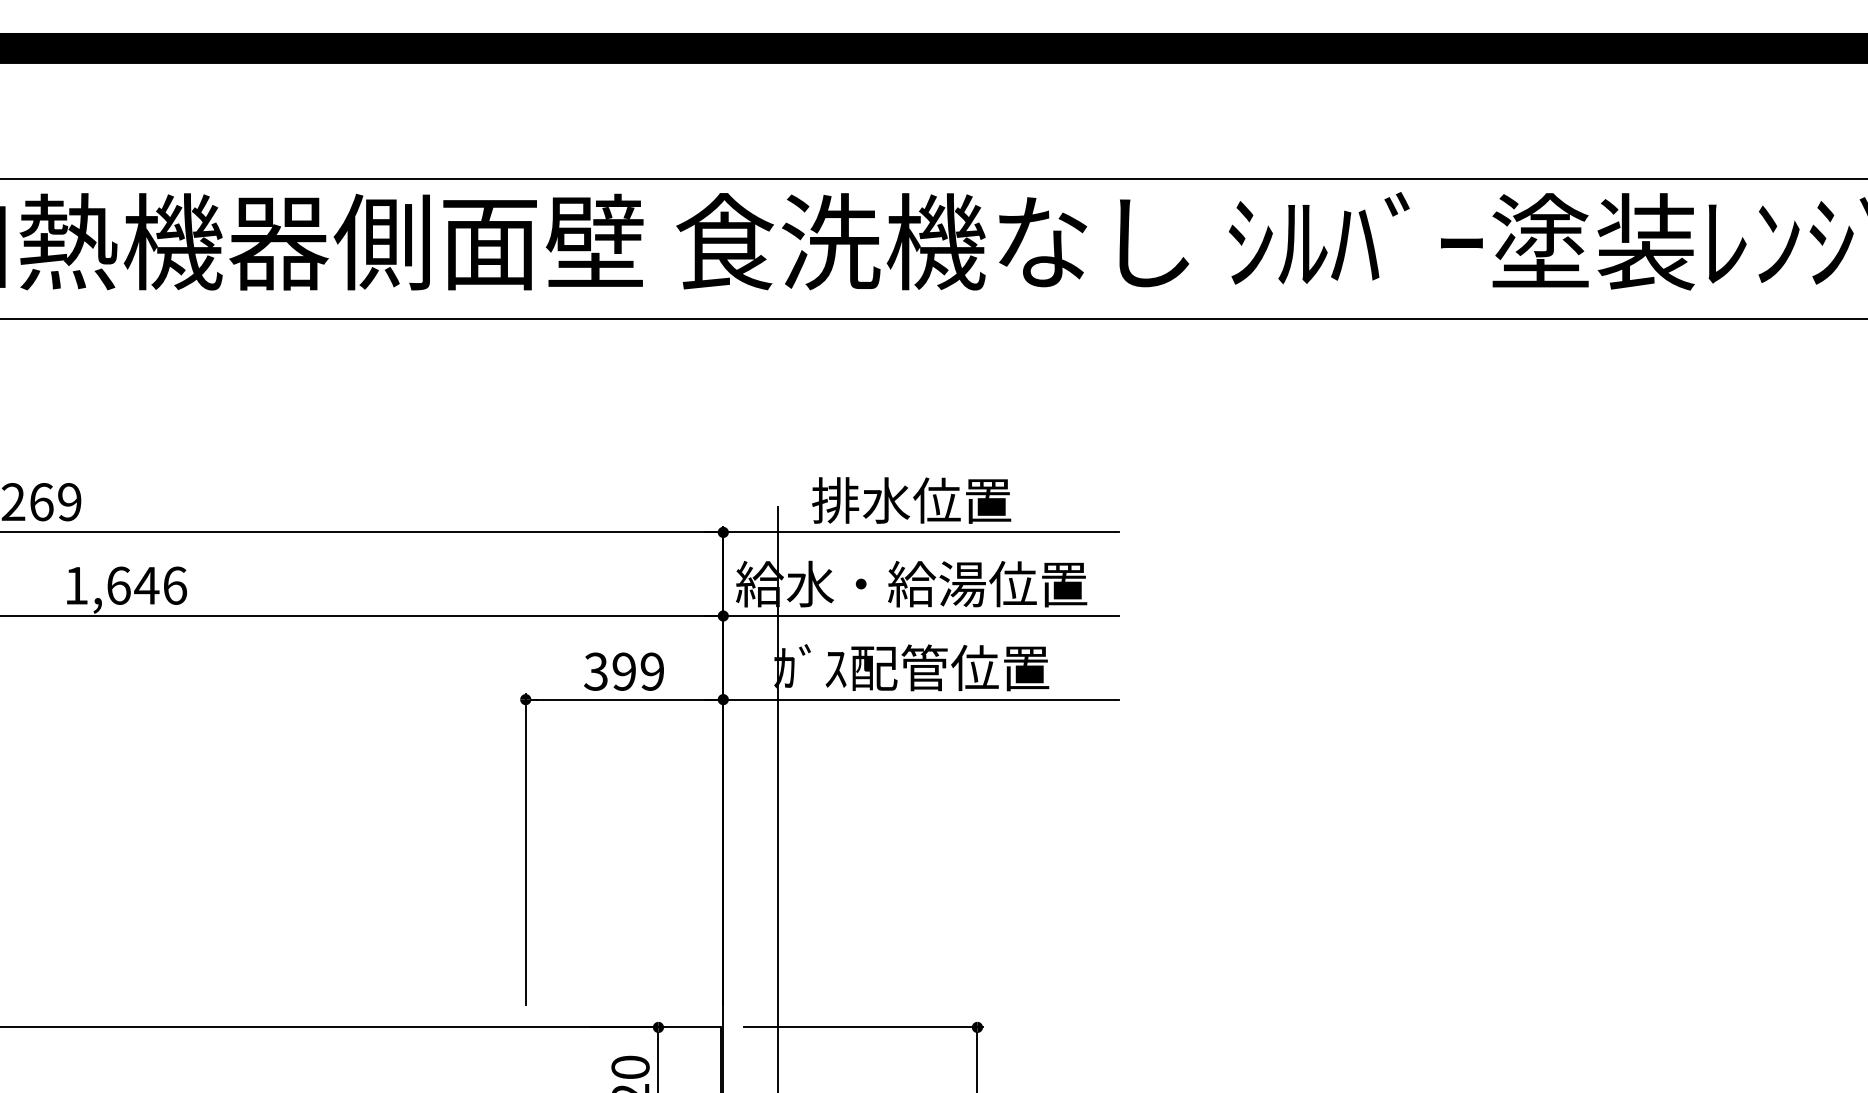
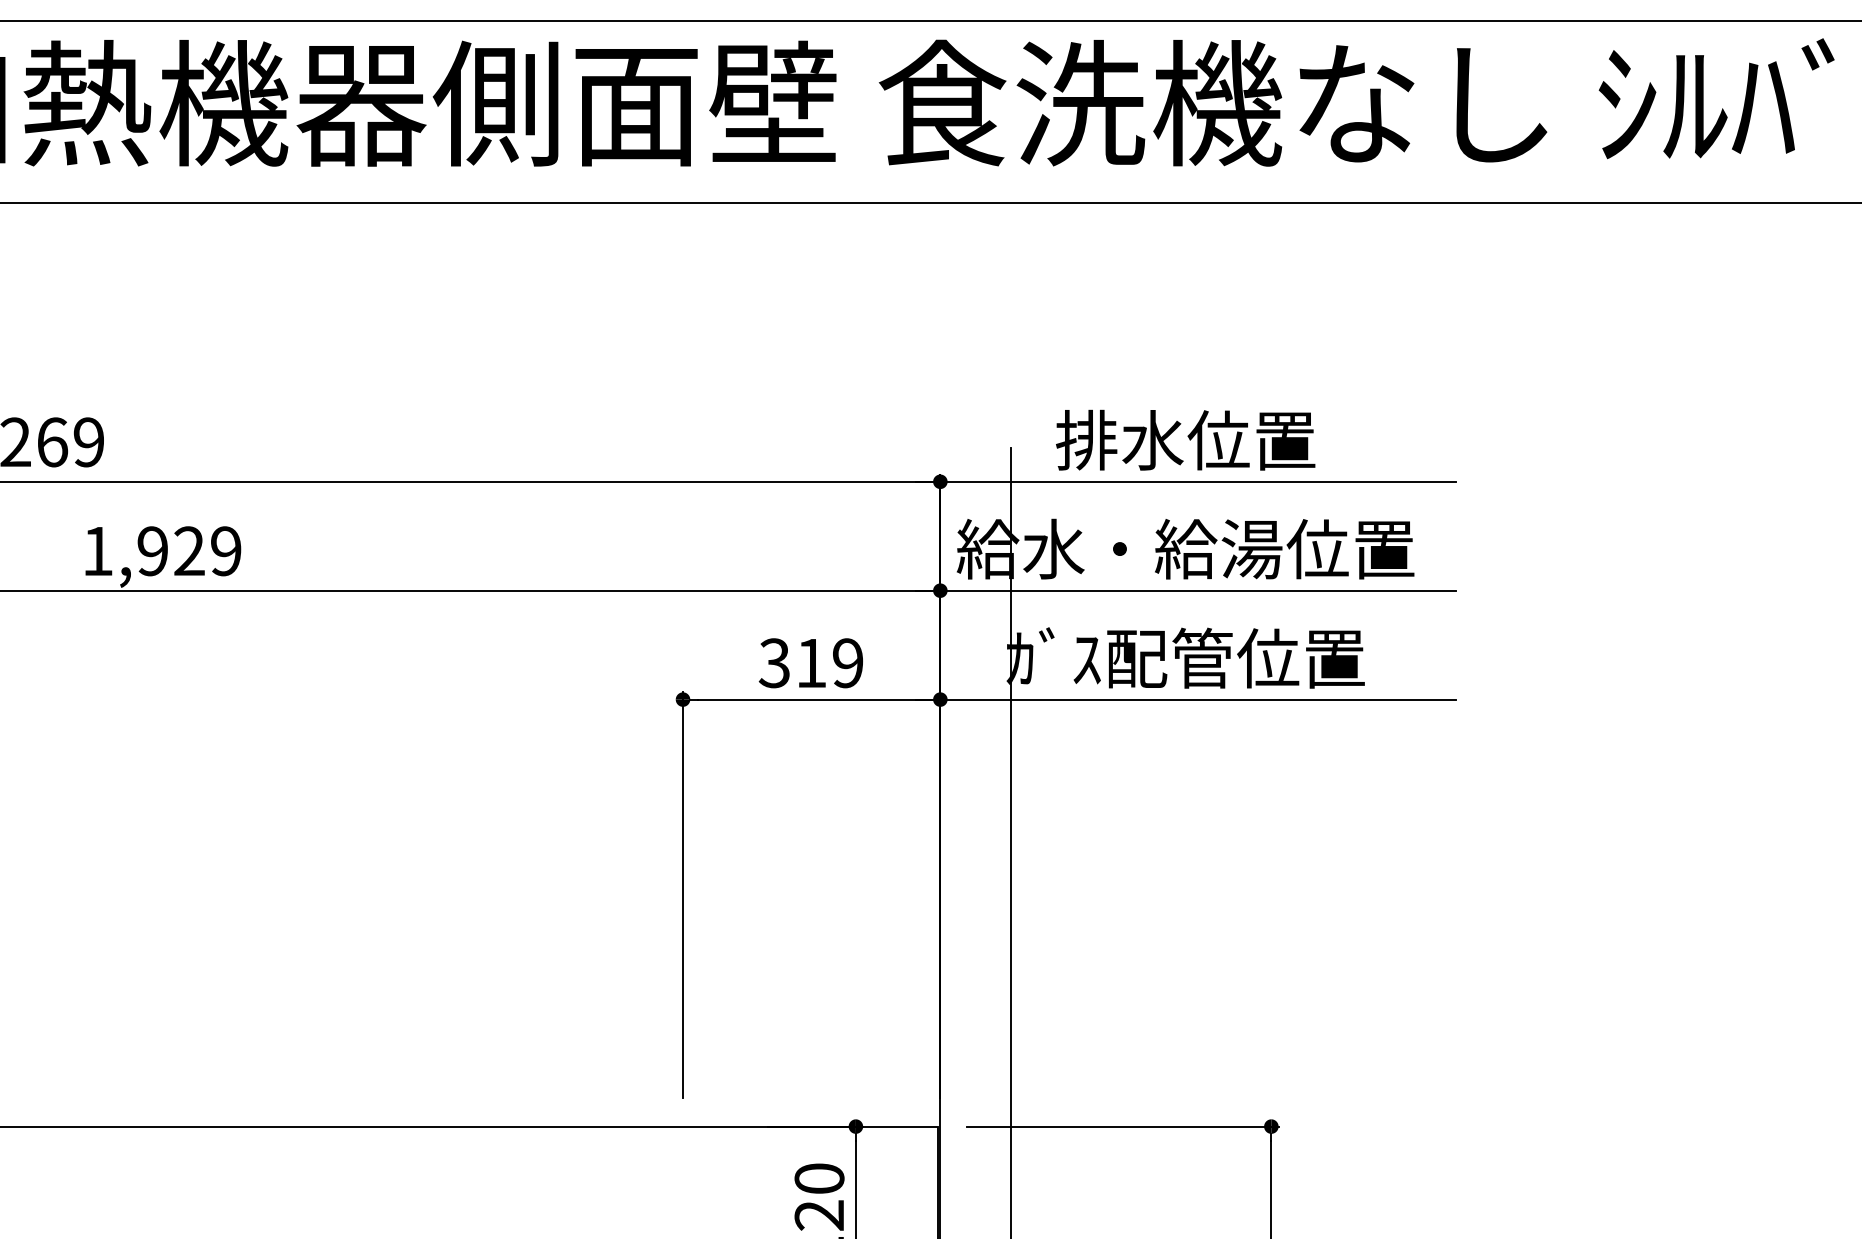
text: (147, 585) -> (190, 550), 1,646 -> 1,929
text: (623, 671) -> (810, 662), 399 -> 319

